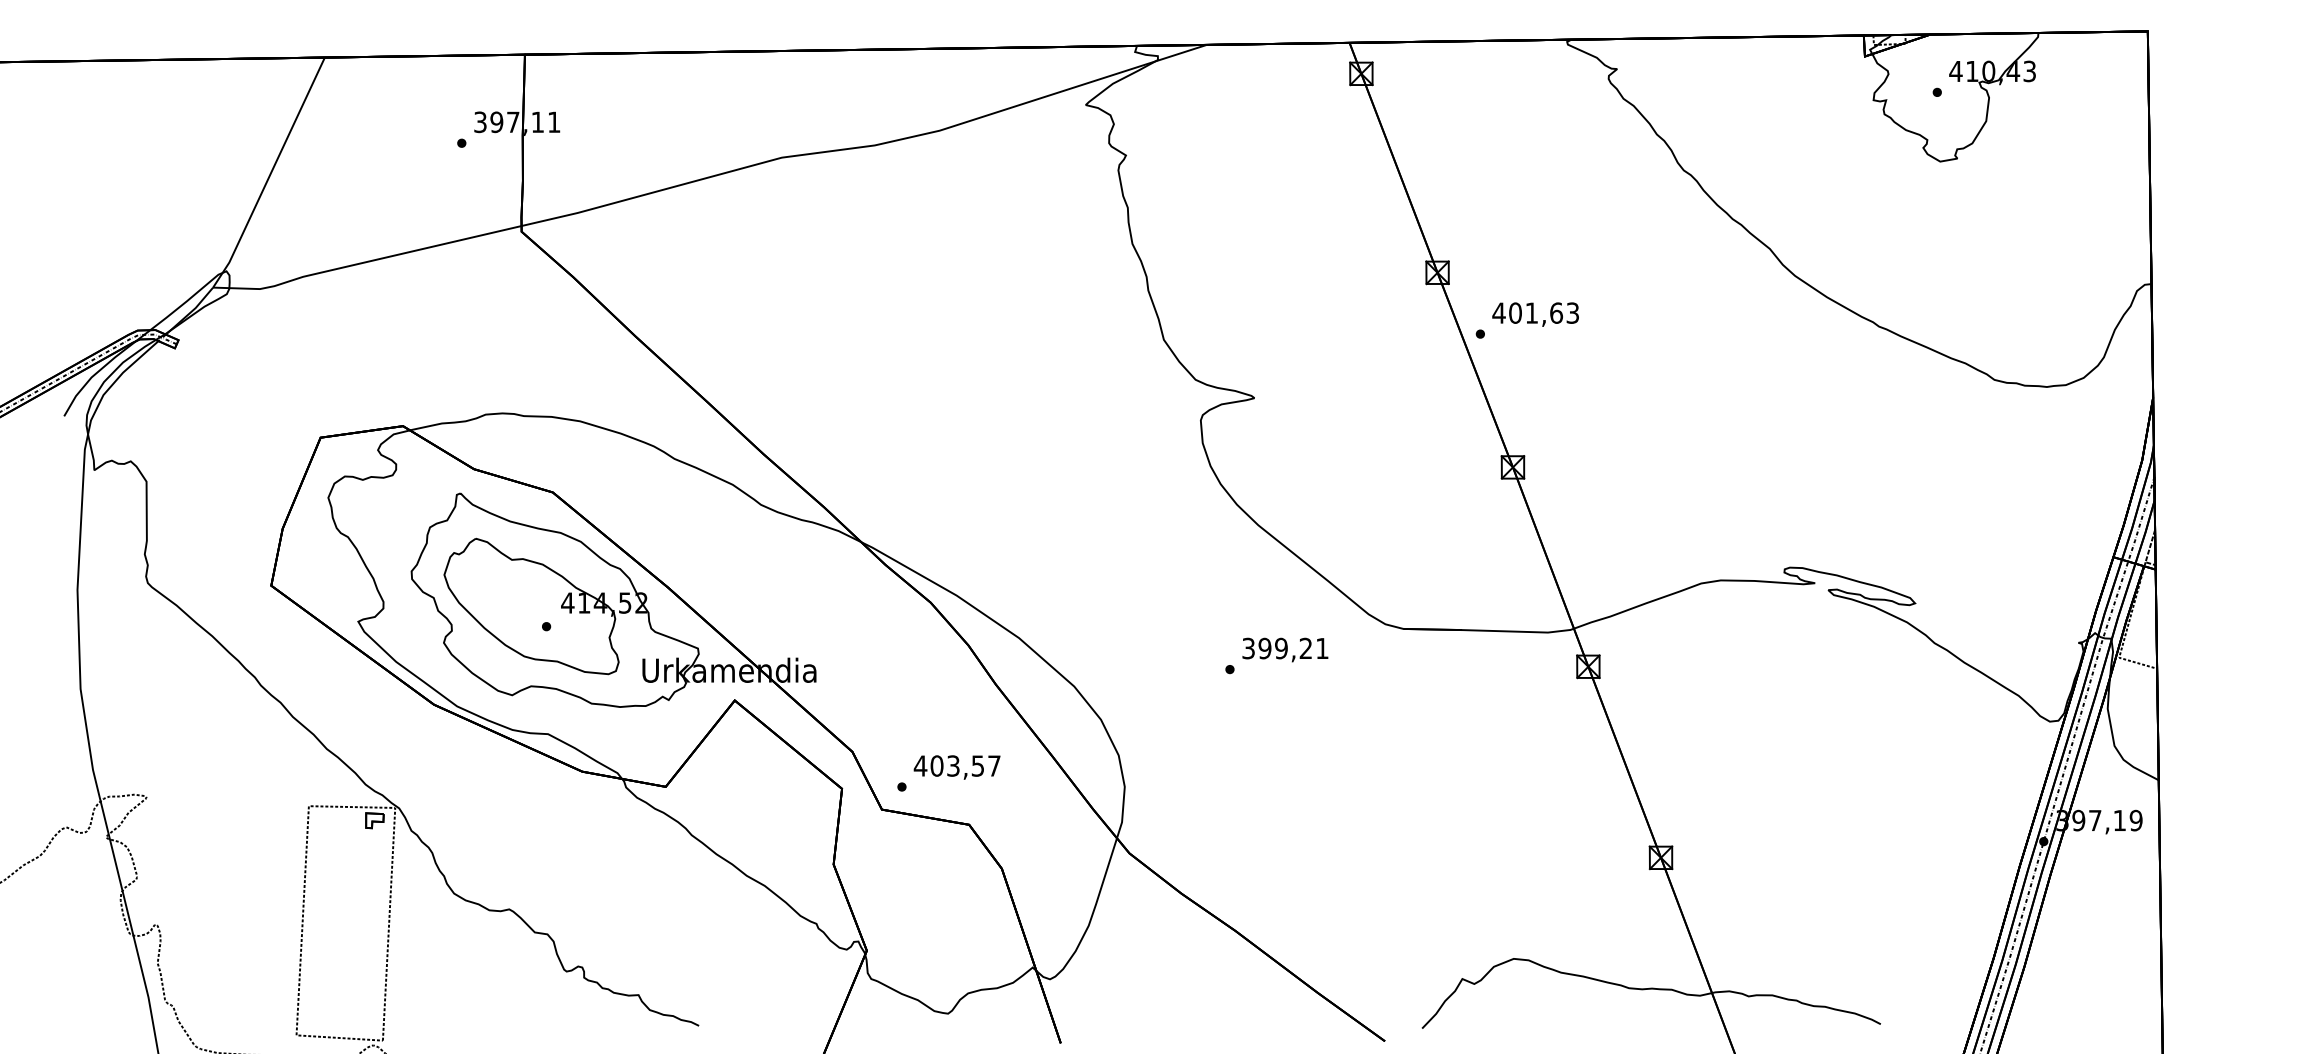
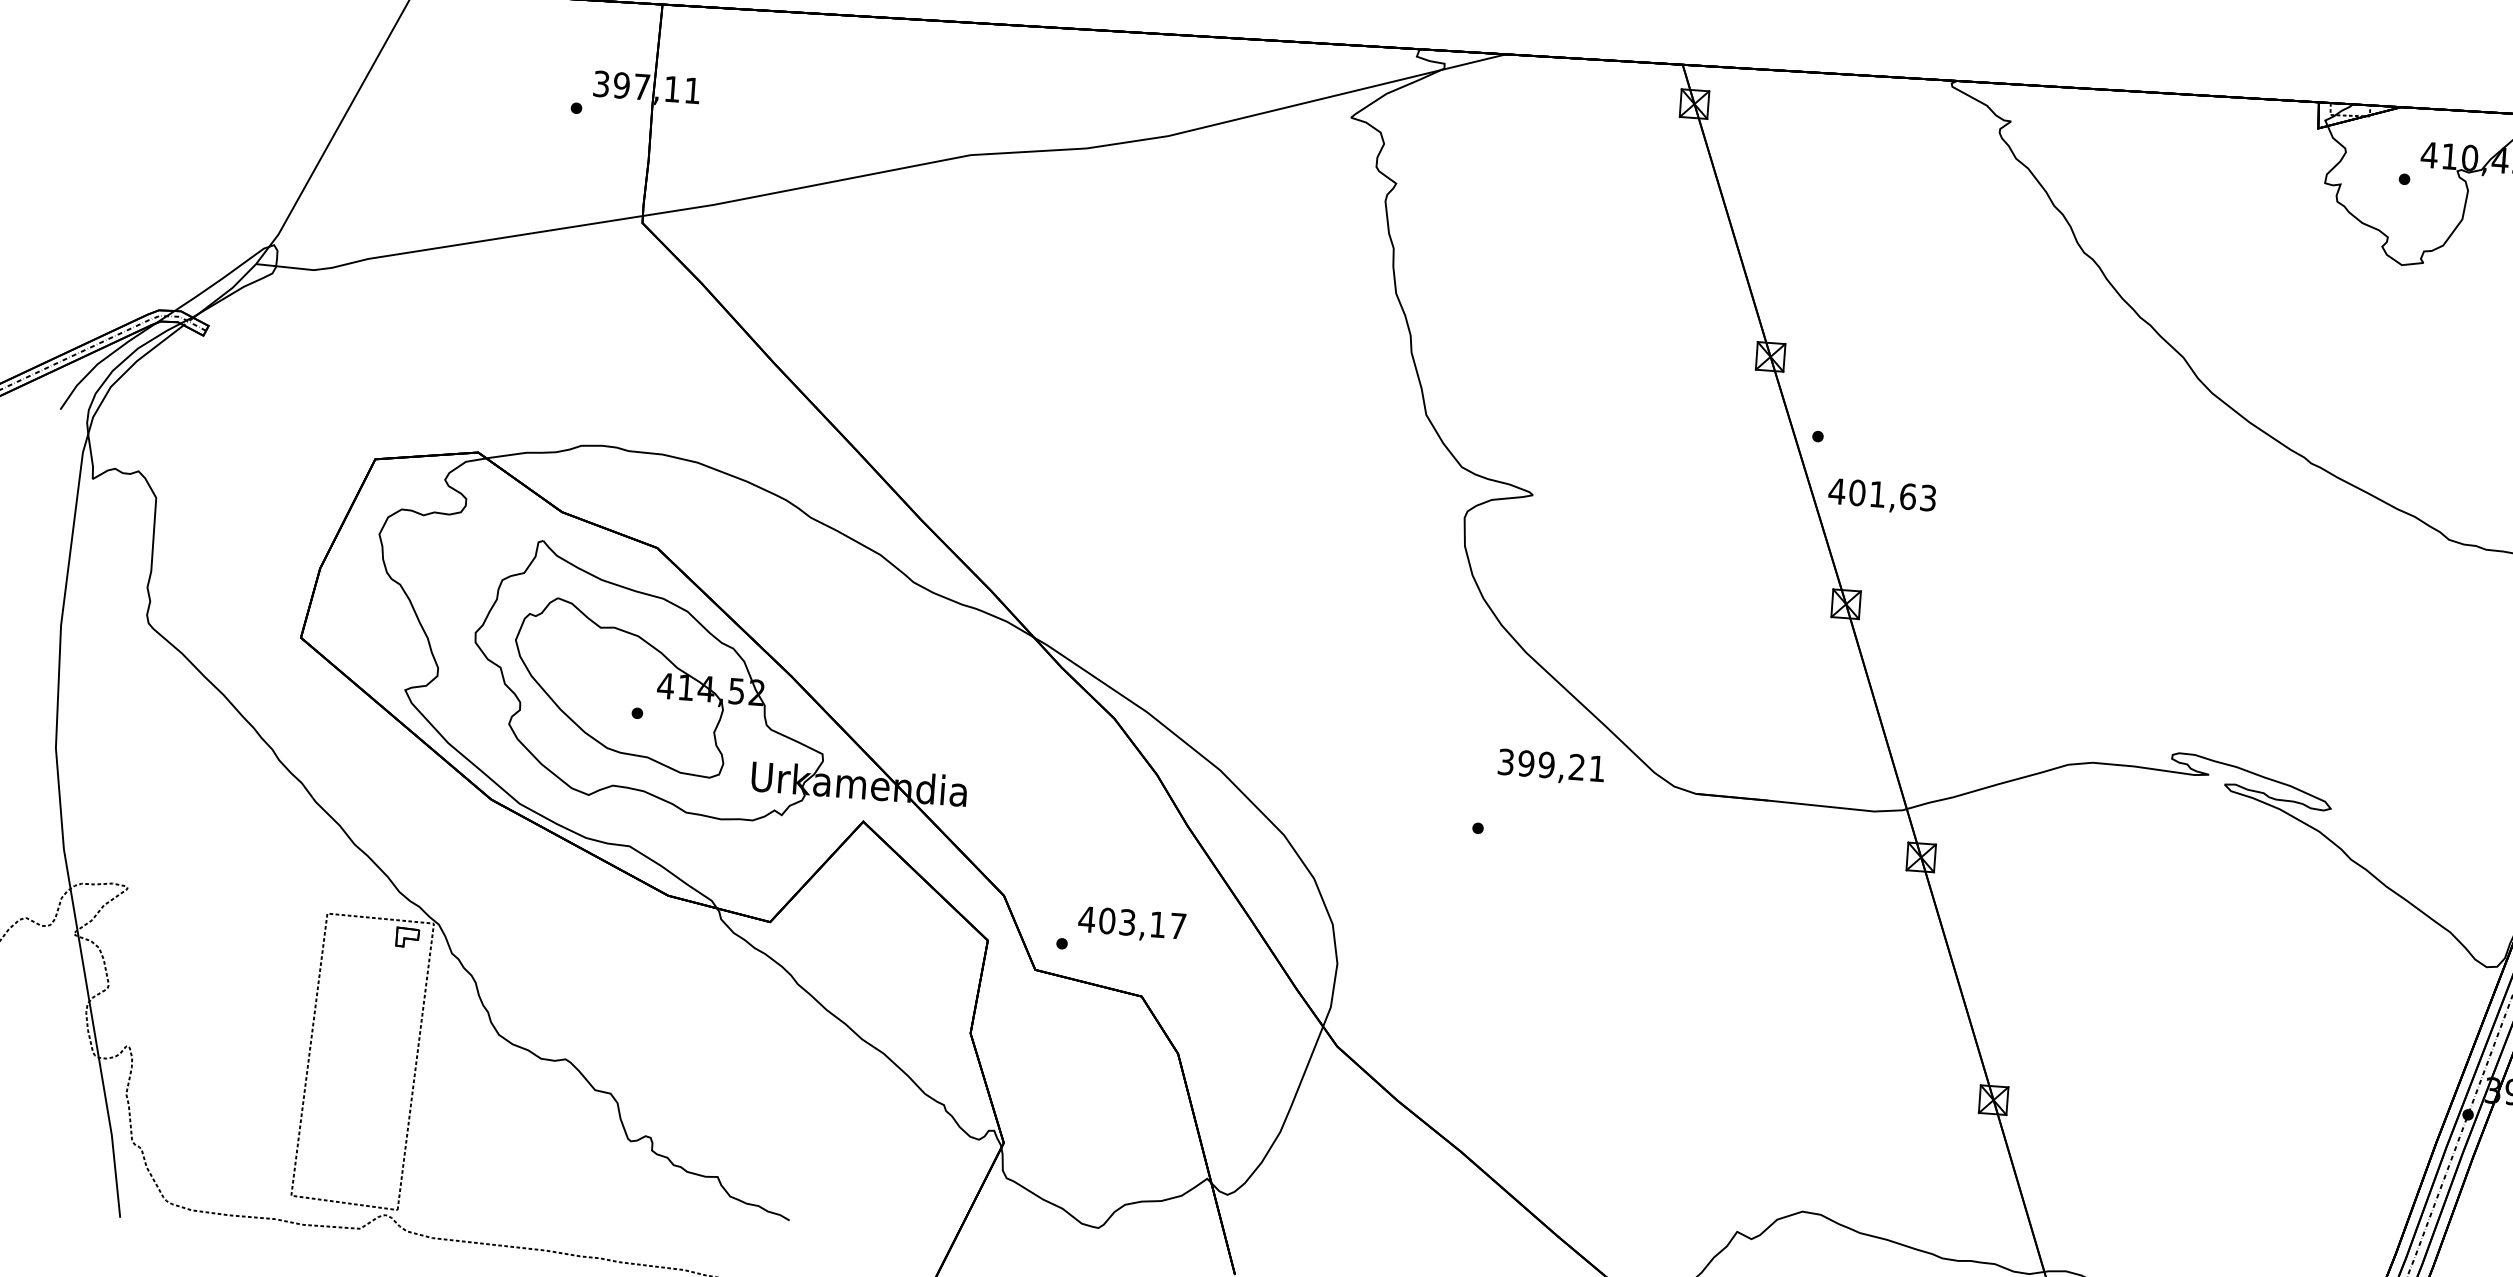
text: (1535, 314) -> (1882, 496), moved
text: (1285, 649) -> (1551, 766), moved
text: (977, 765) -> (1157, 924), 403,57 -> 403,17

